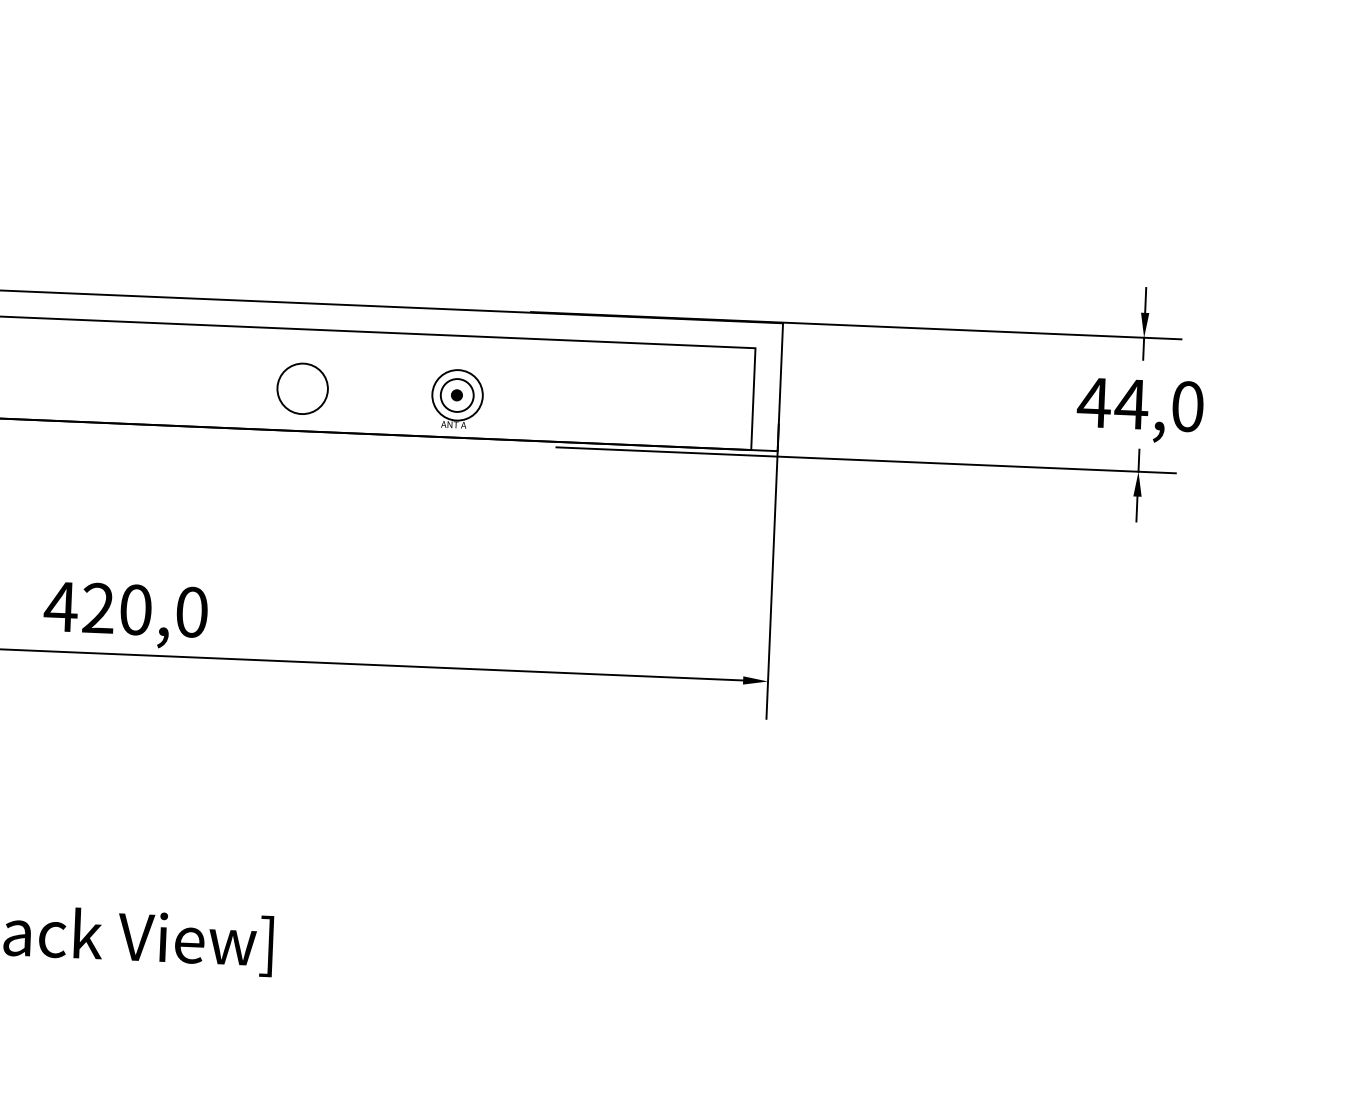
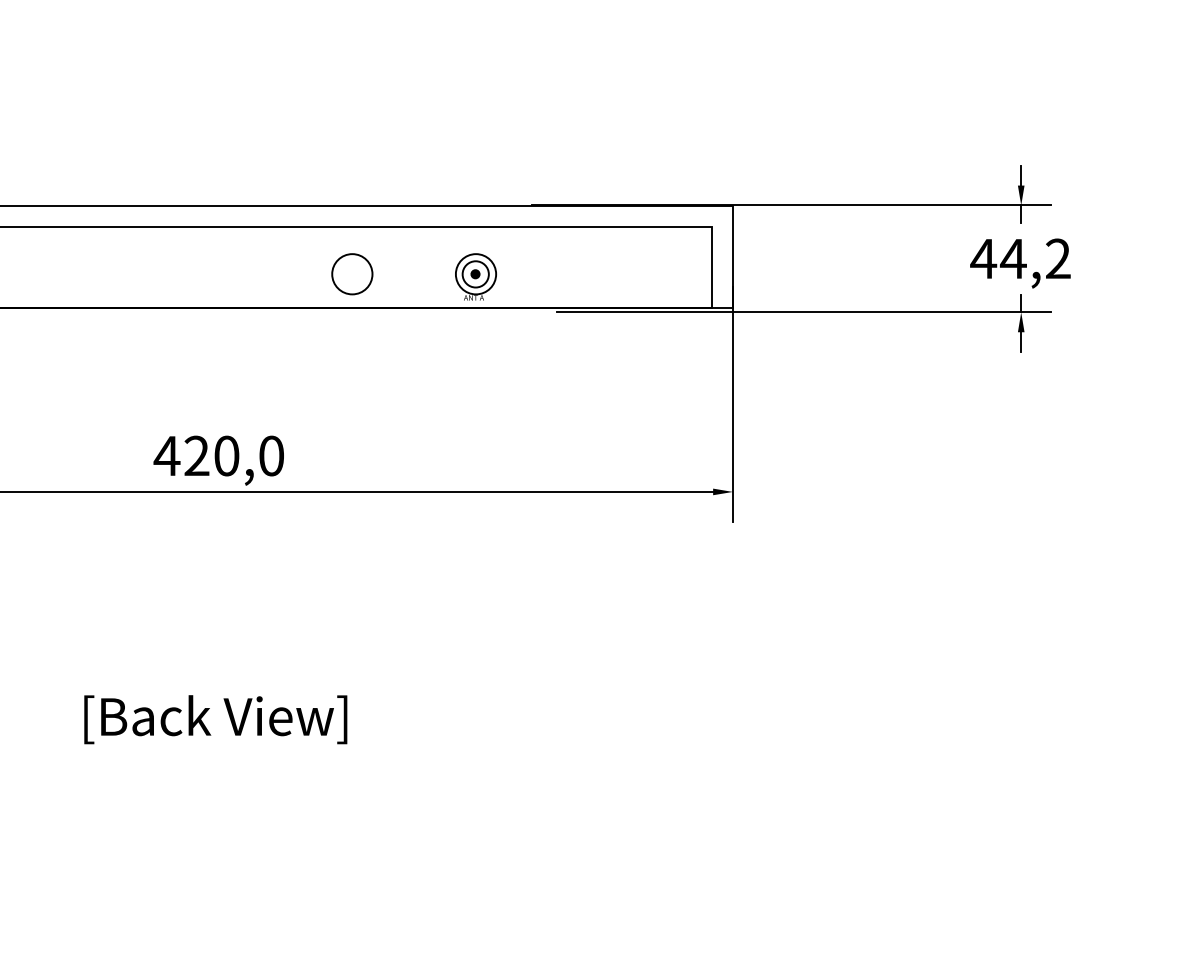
text: (1188, 406) -> (1058, 258), 44,0 -> 44,2

